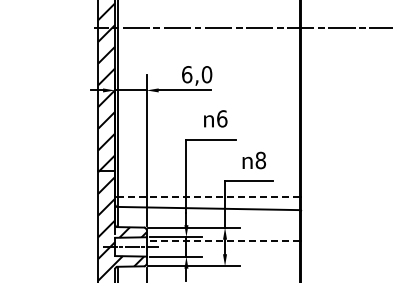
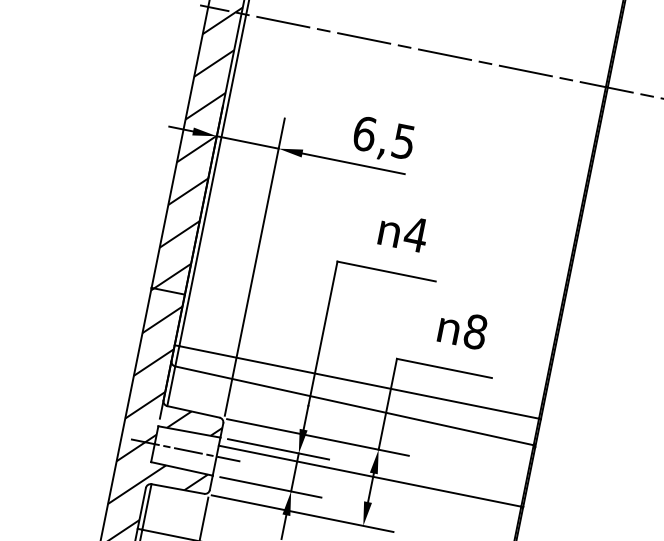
text: (206, 74) -> (402, 141), 6,0 -> 6,5
text: (221, 118) -> (414, 233), 6 -> 4
line: (208, 196) -> (358, 381), dashed -> solid
line: (223, 241) -> (370, 476), dashed -> solid

